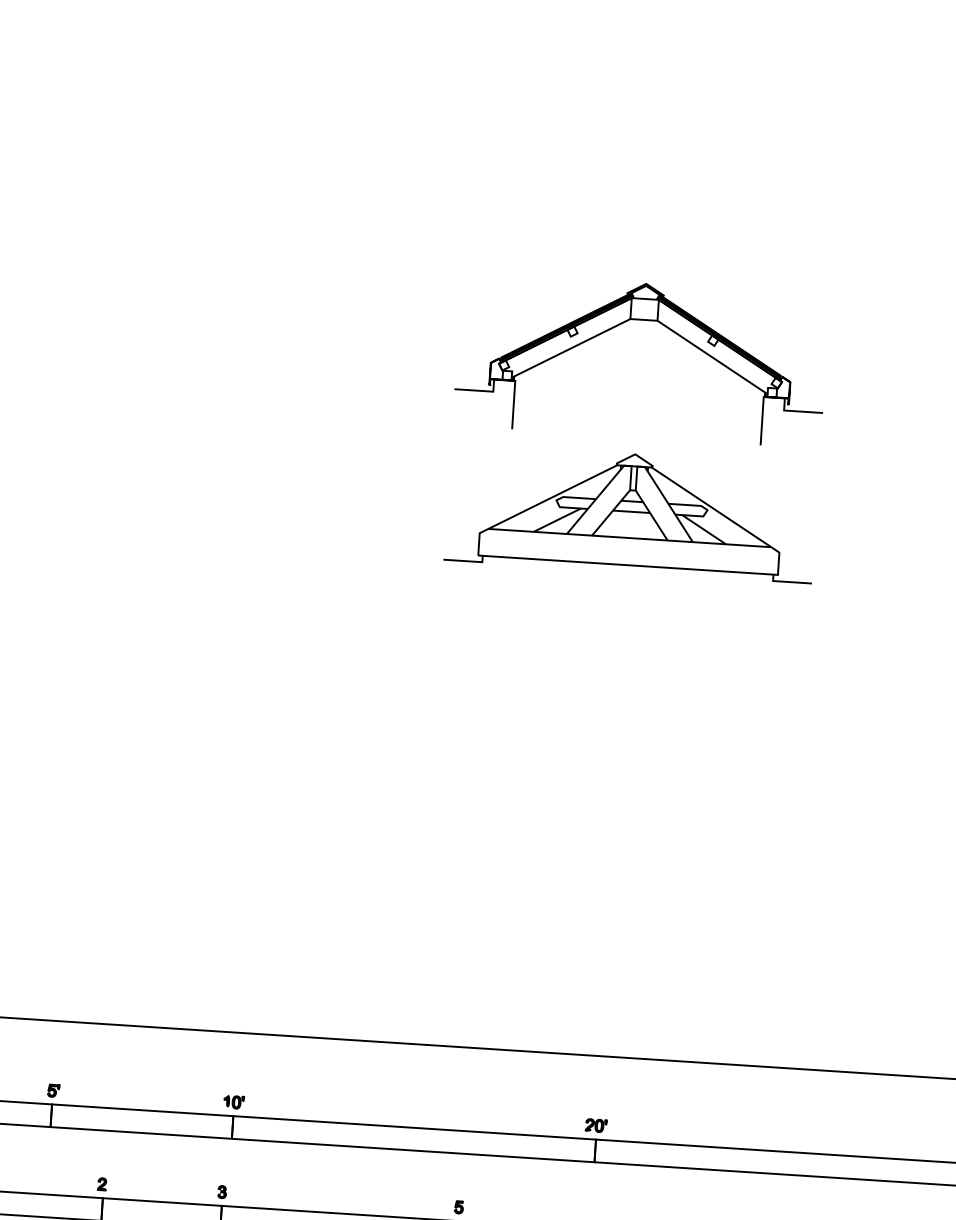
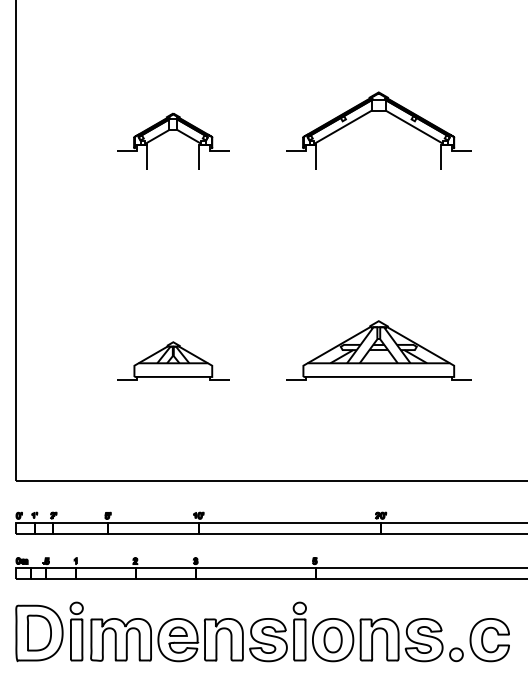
part: (241, 335) -> (177, 131), added
part: (630, 512) -> (378, 350), moved
part: (203, 790) -> (173, 360), added

